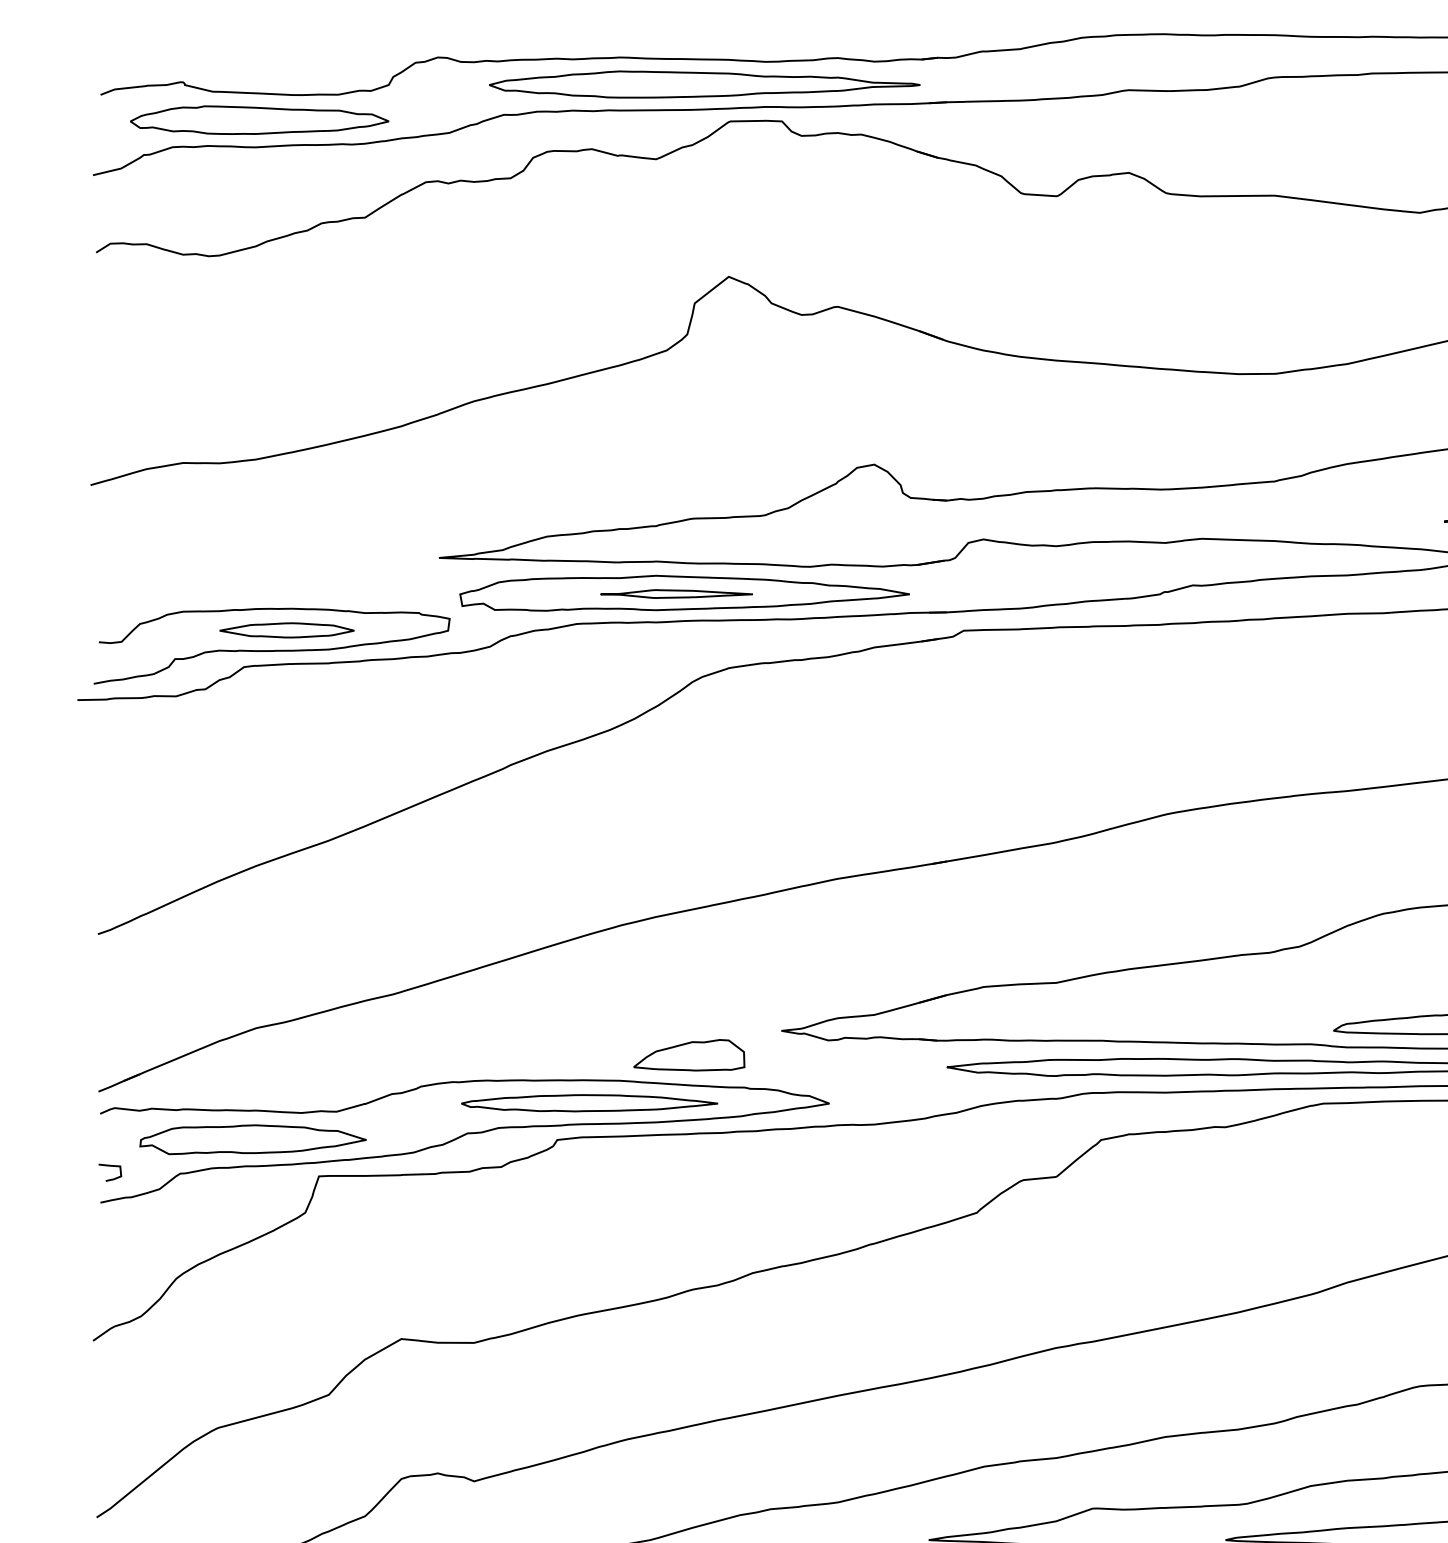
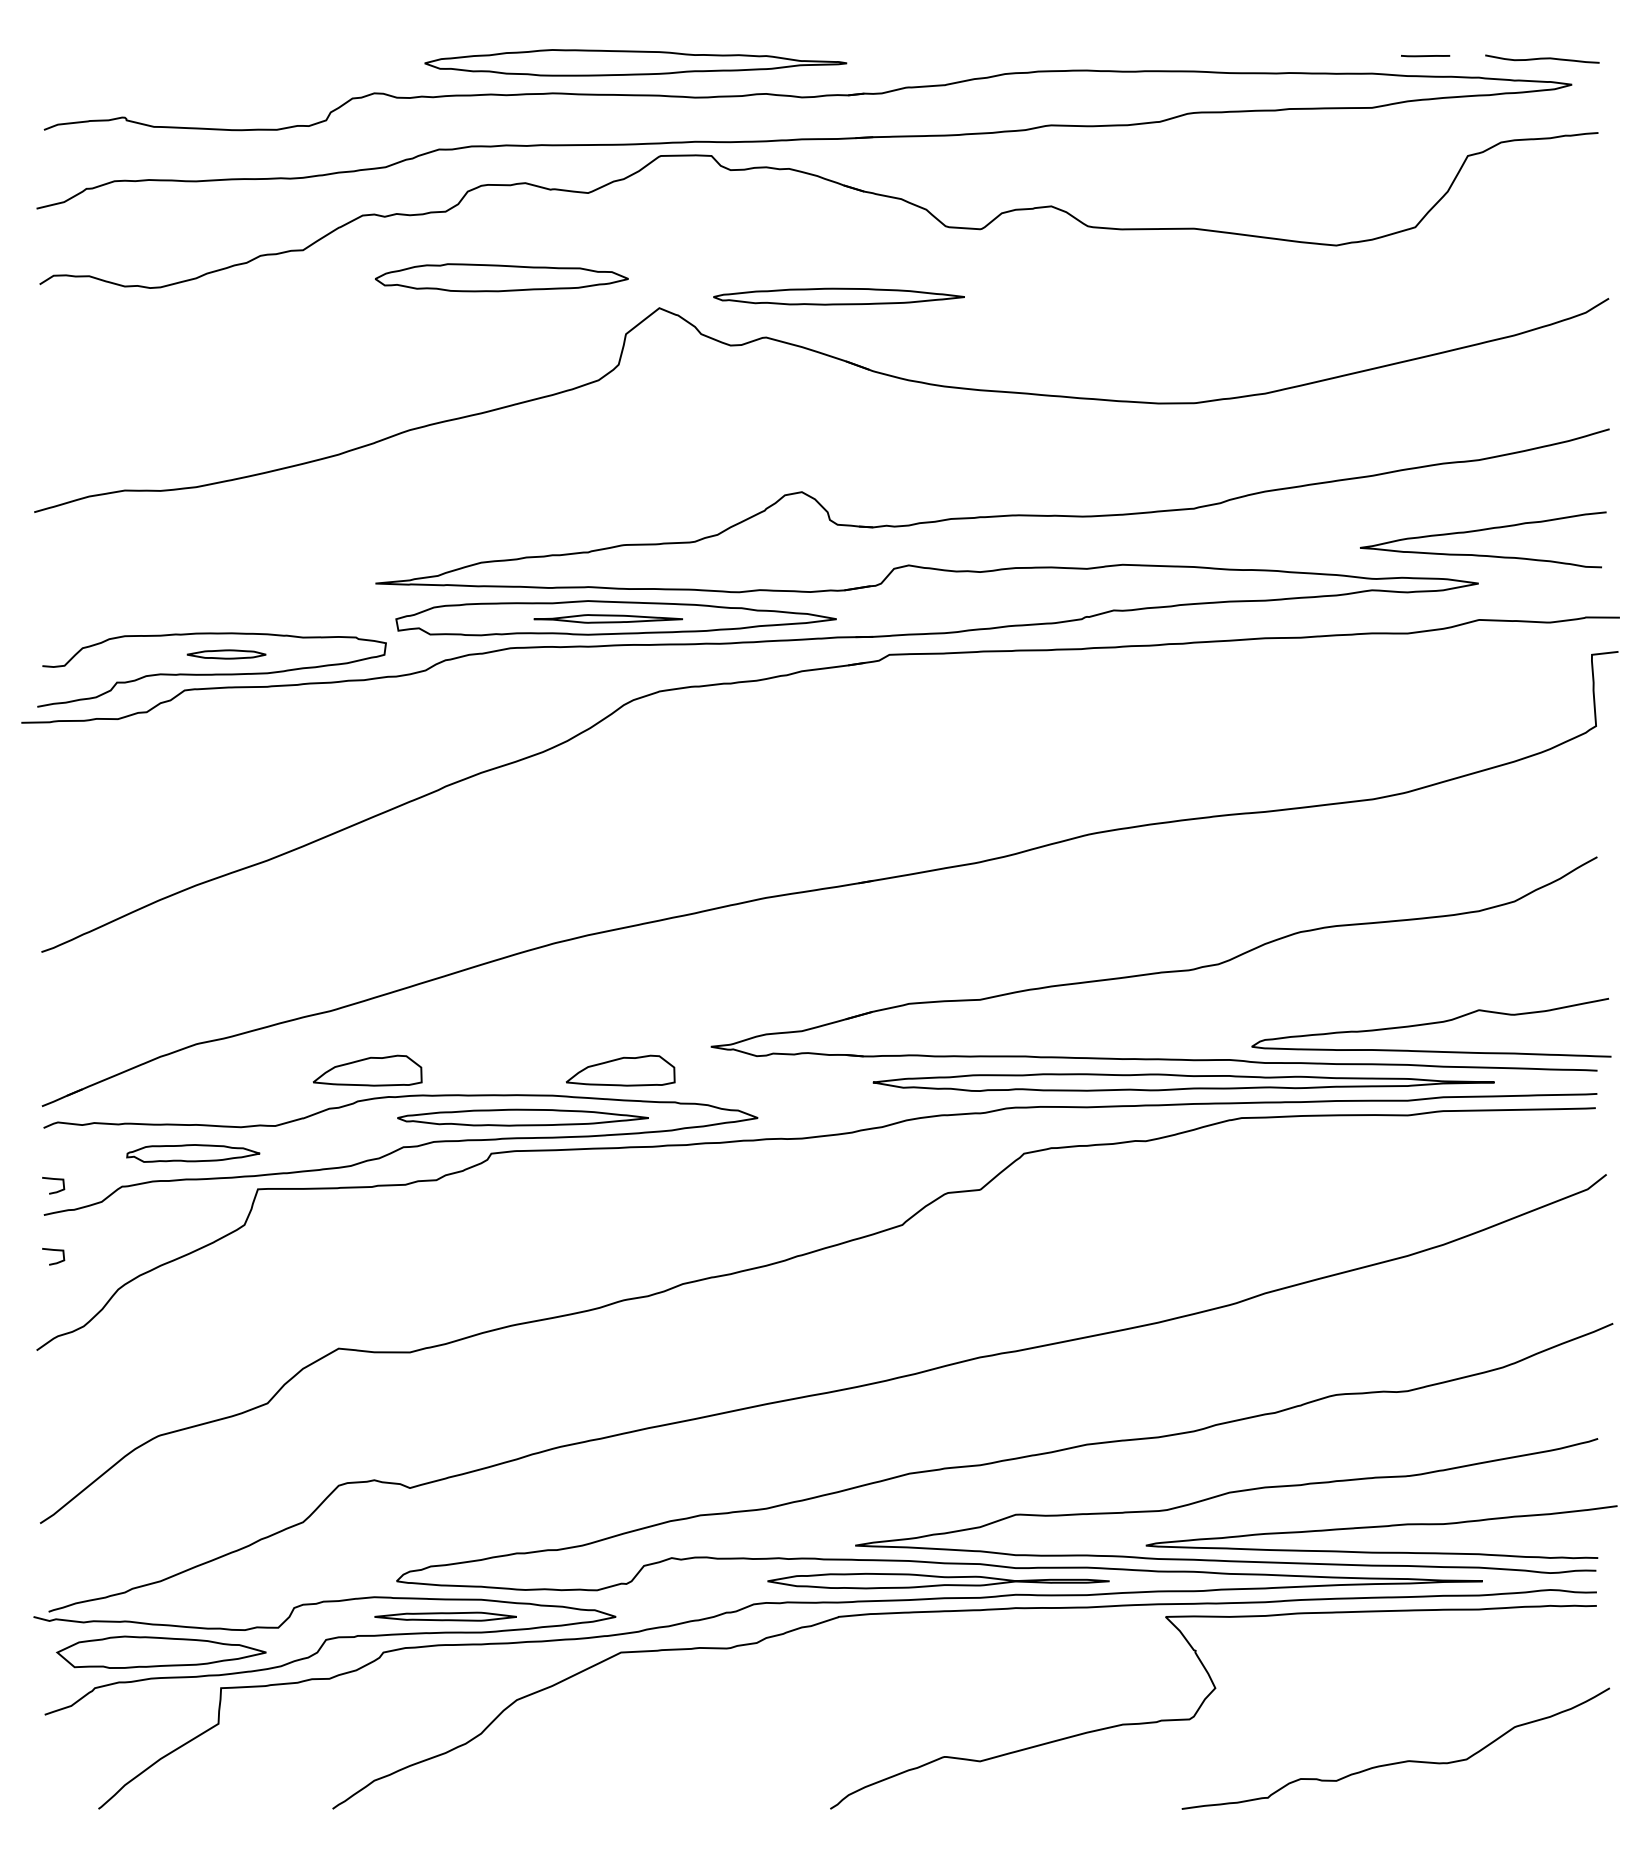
part: (704, 84) -> (635, 62), moved
part: (259, 119) -> (501, 277), moved
part: (911, 264) -> (838, 296), added
part: (286, 630) -> (226, 654), size x0.6
part: (430, 1055) -> (367, 1070), added
part: (253, 1139) -> (193, 1153), size x0.6
curve: (110, 1238) -> (53, 1250), added

